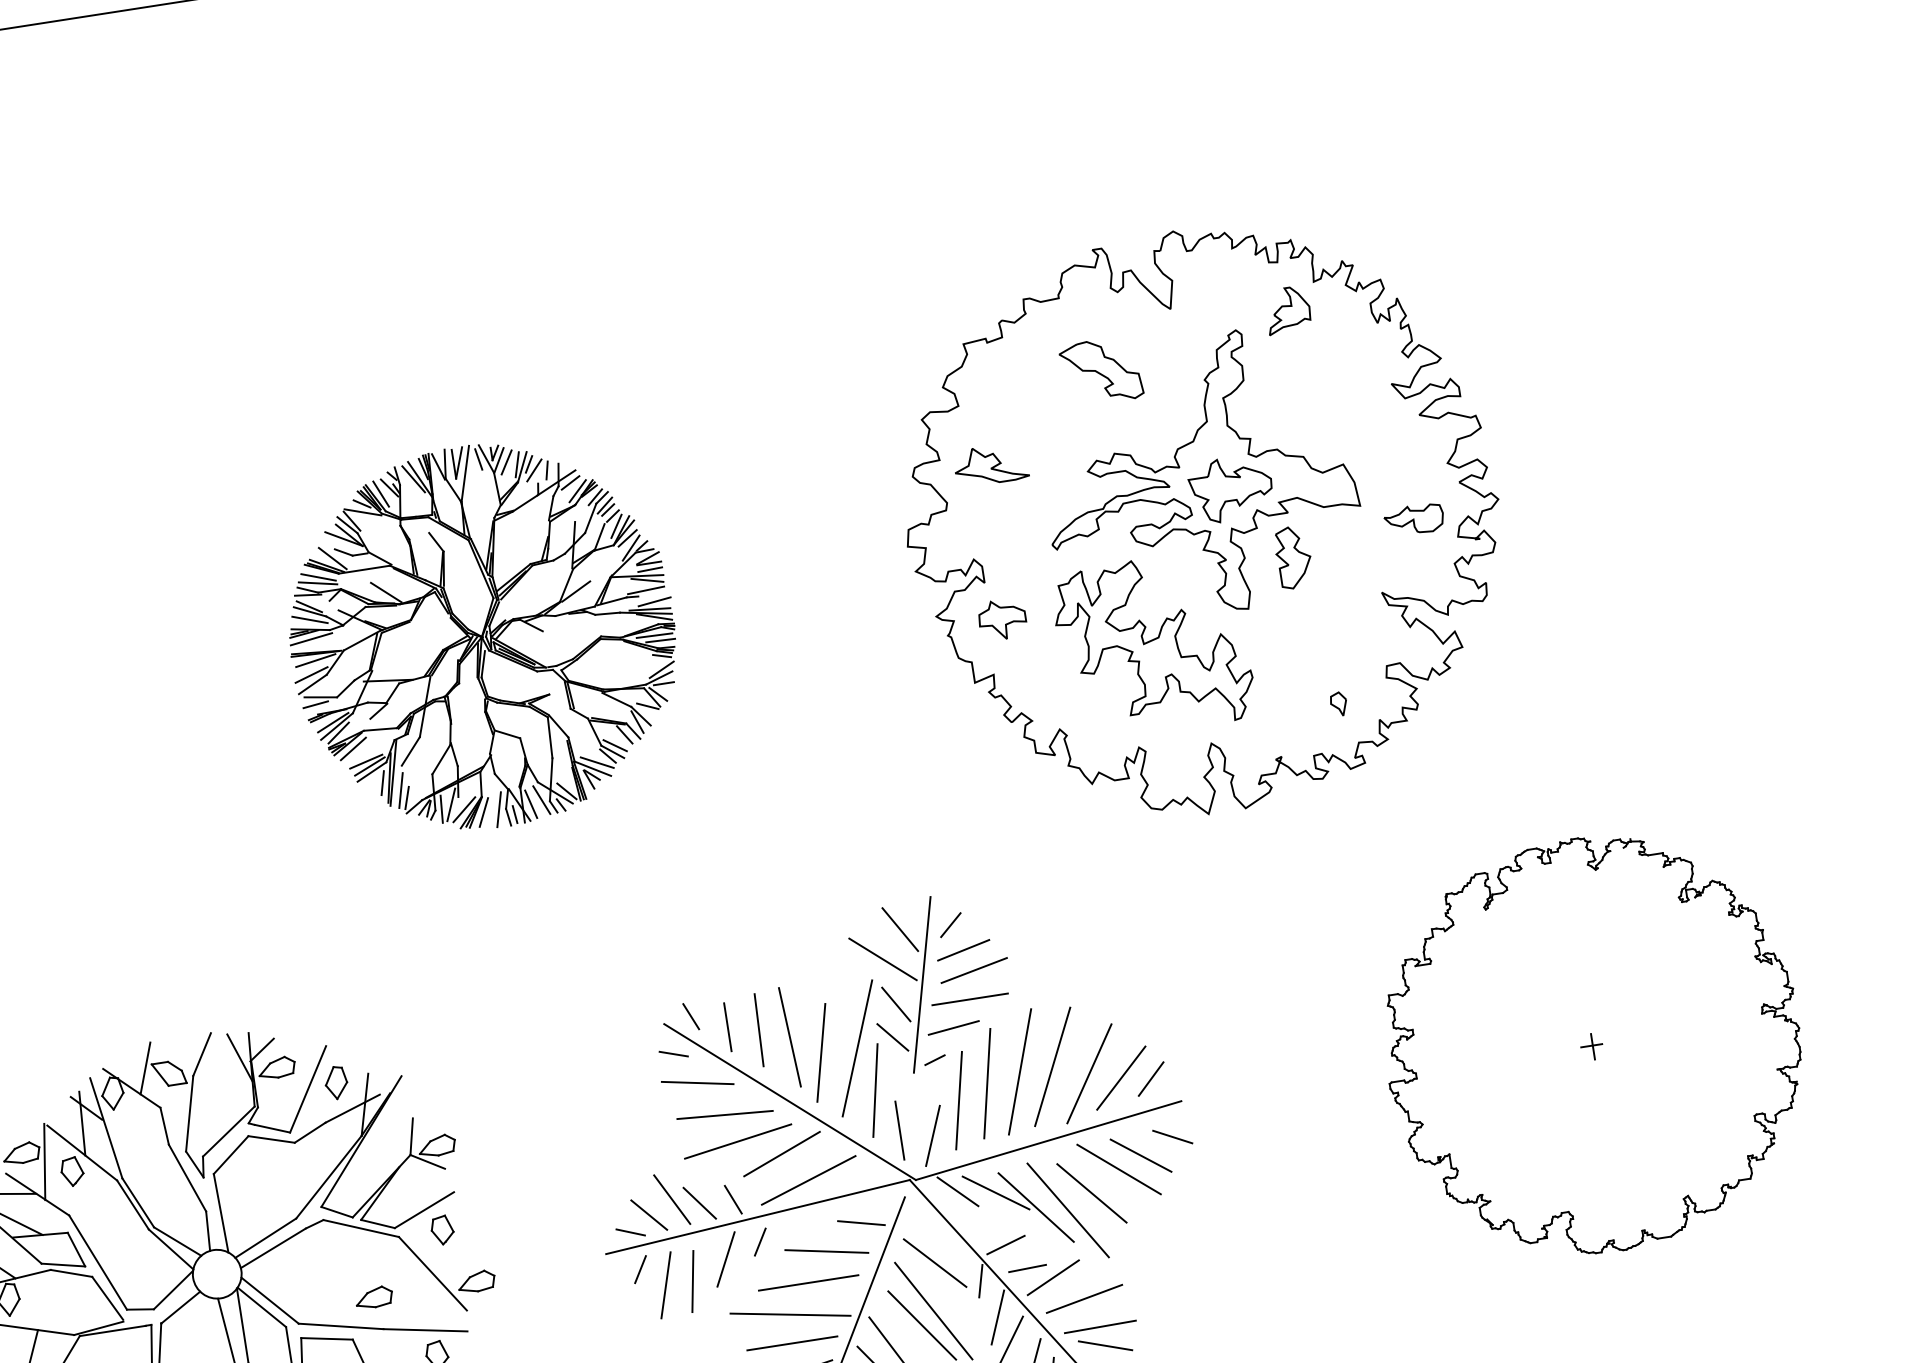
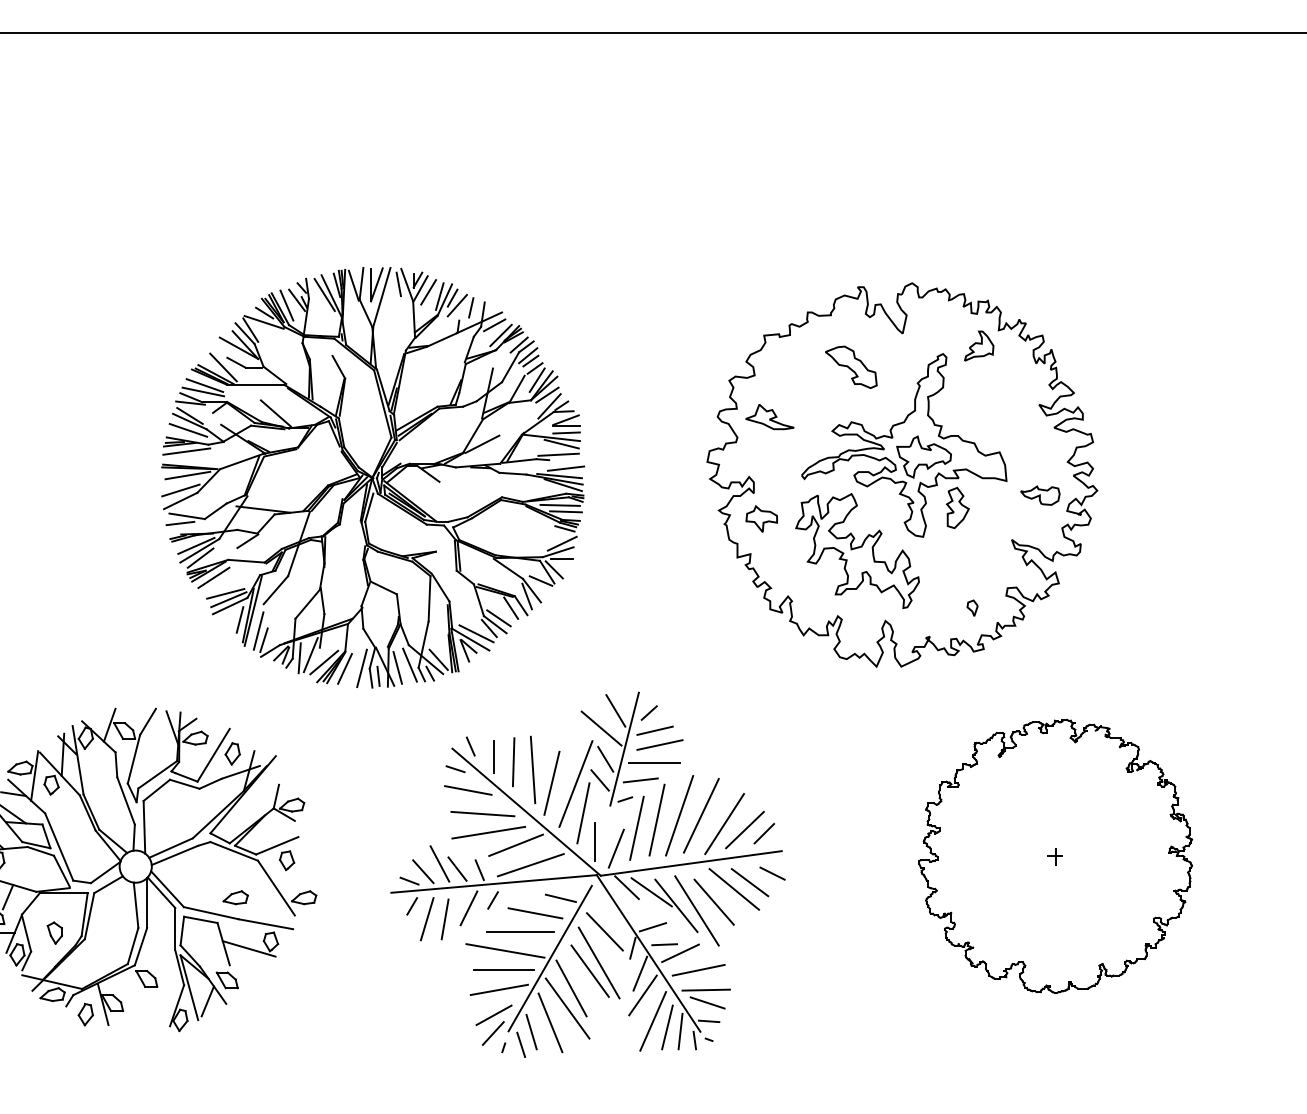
part: (1202, 520) -> (902, 474), moved
part: (481, 636) -> (372, 477), size x1.67

